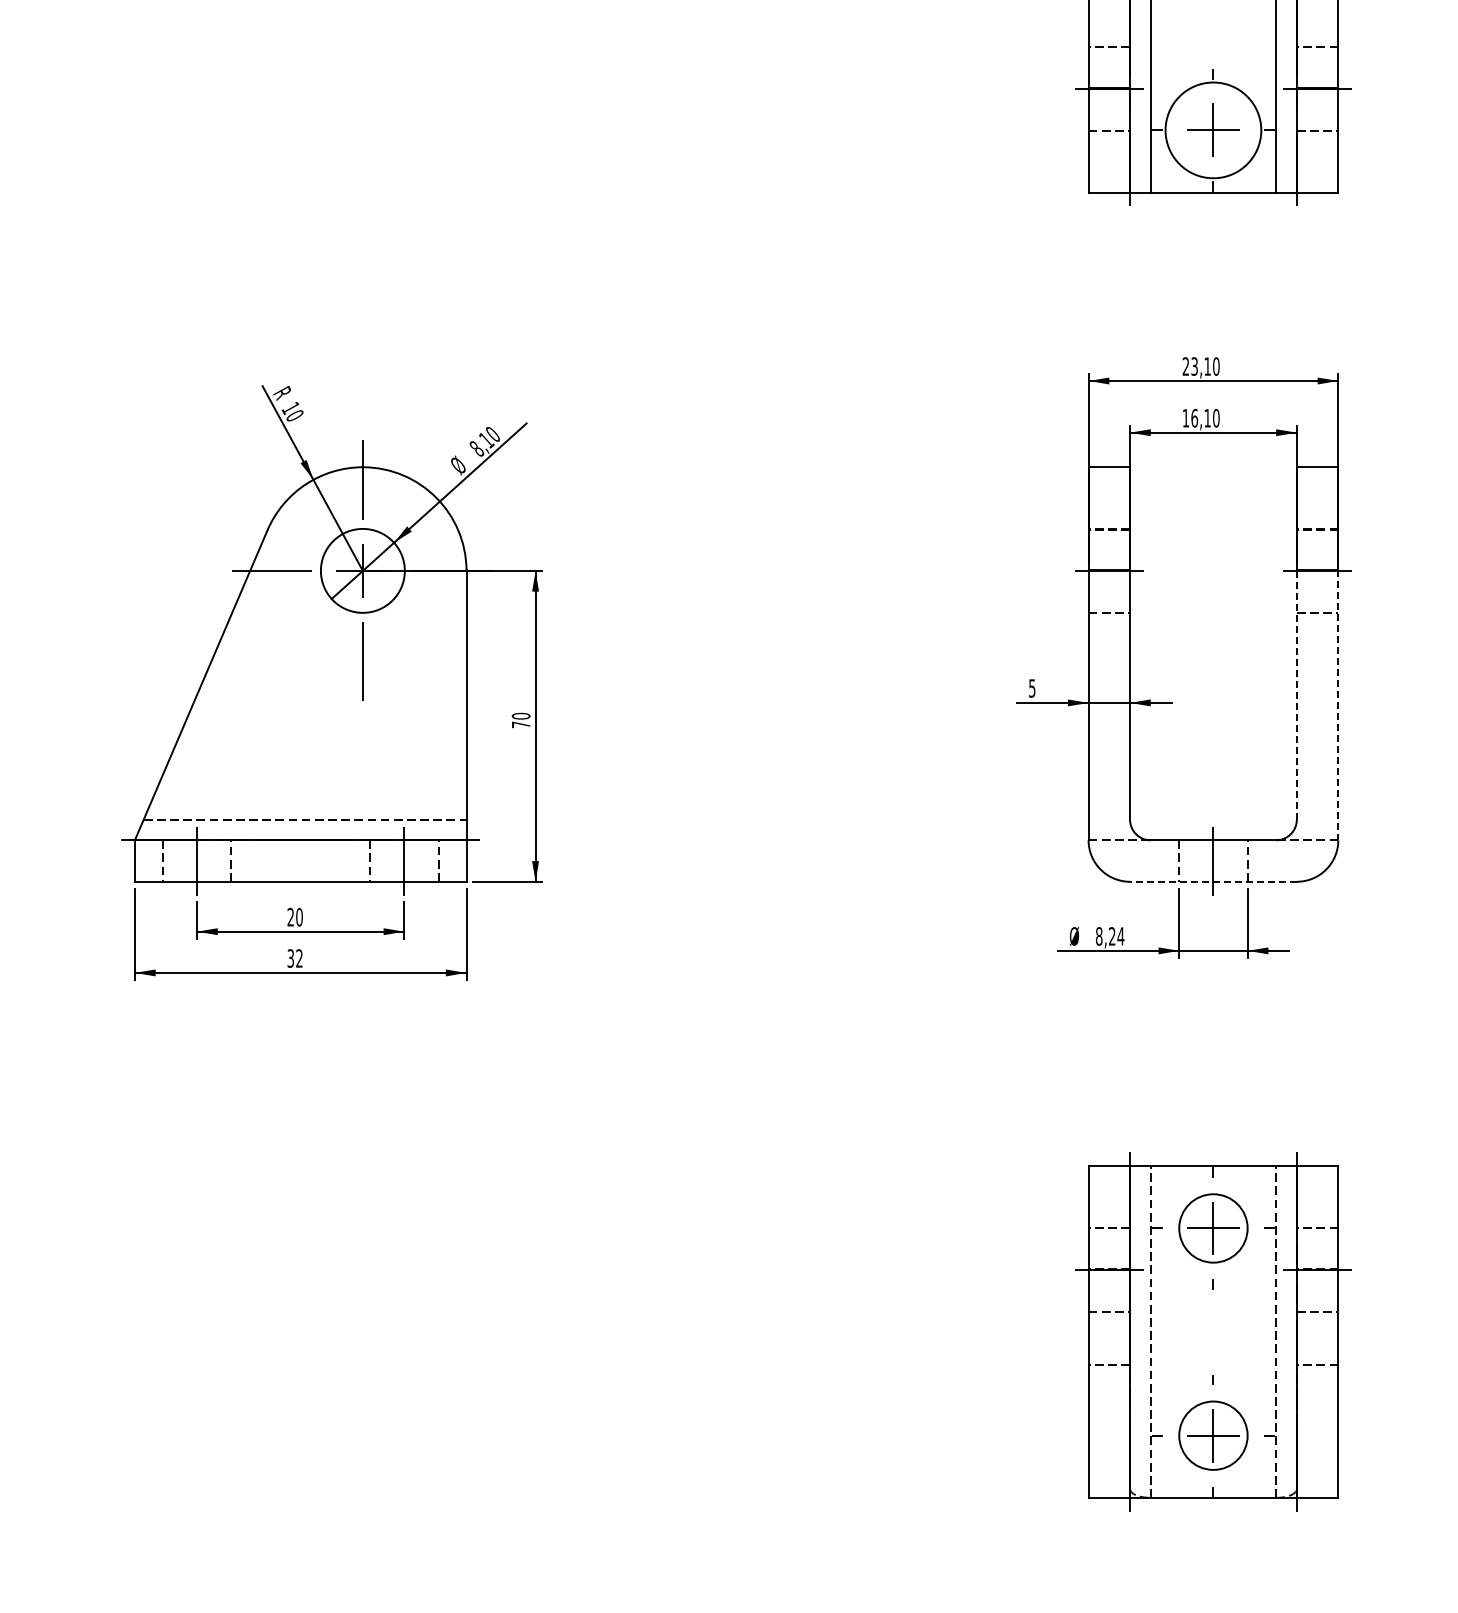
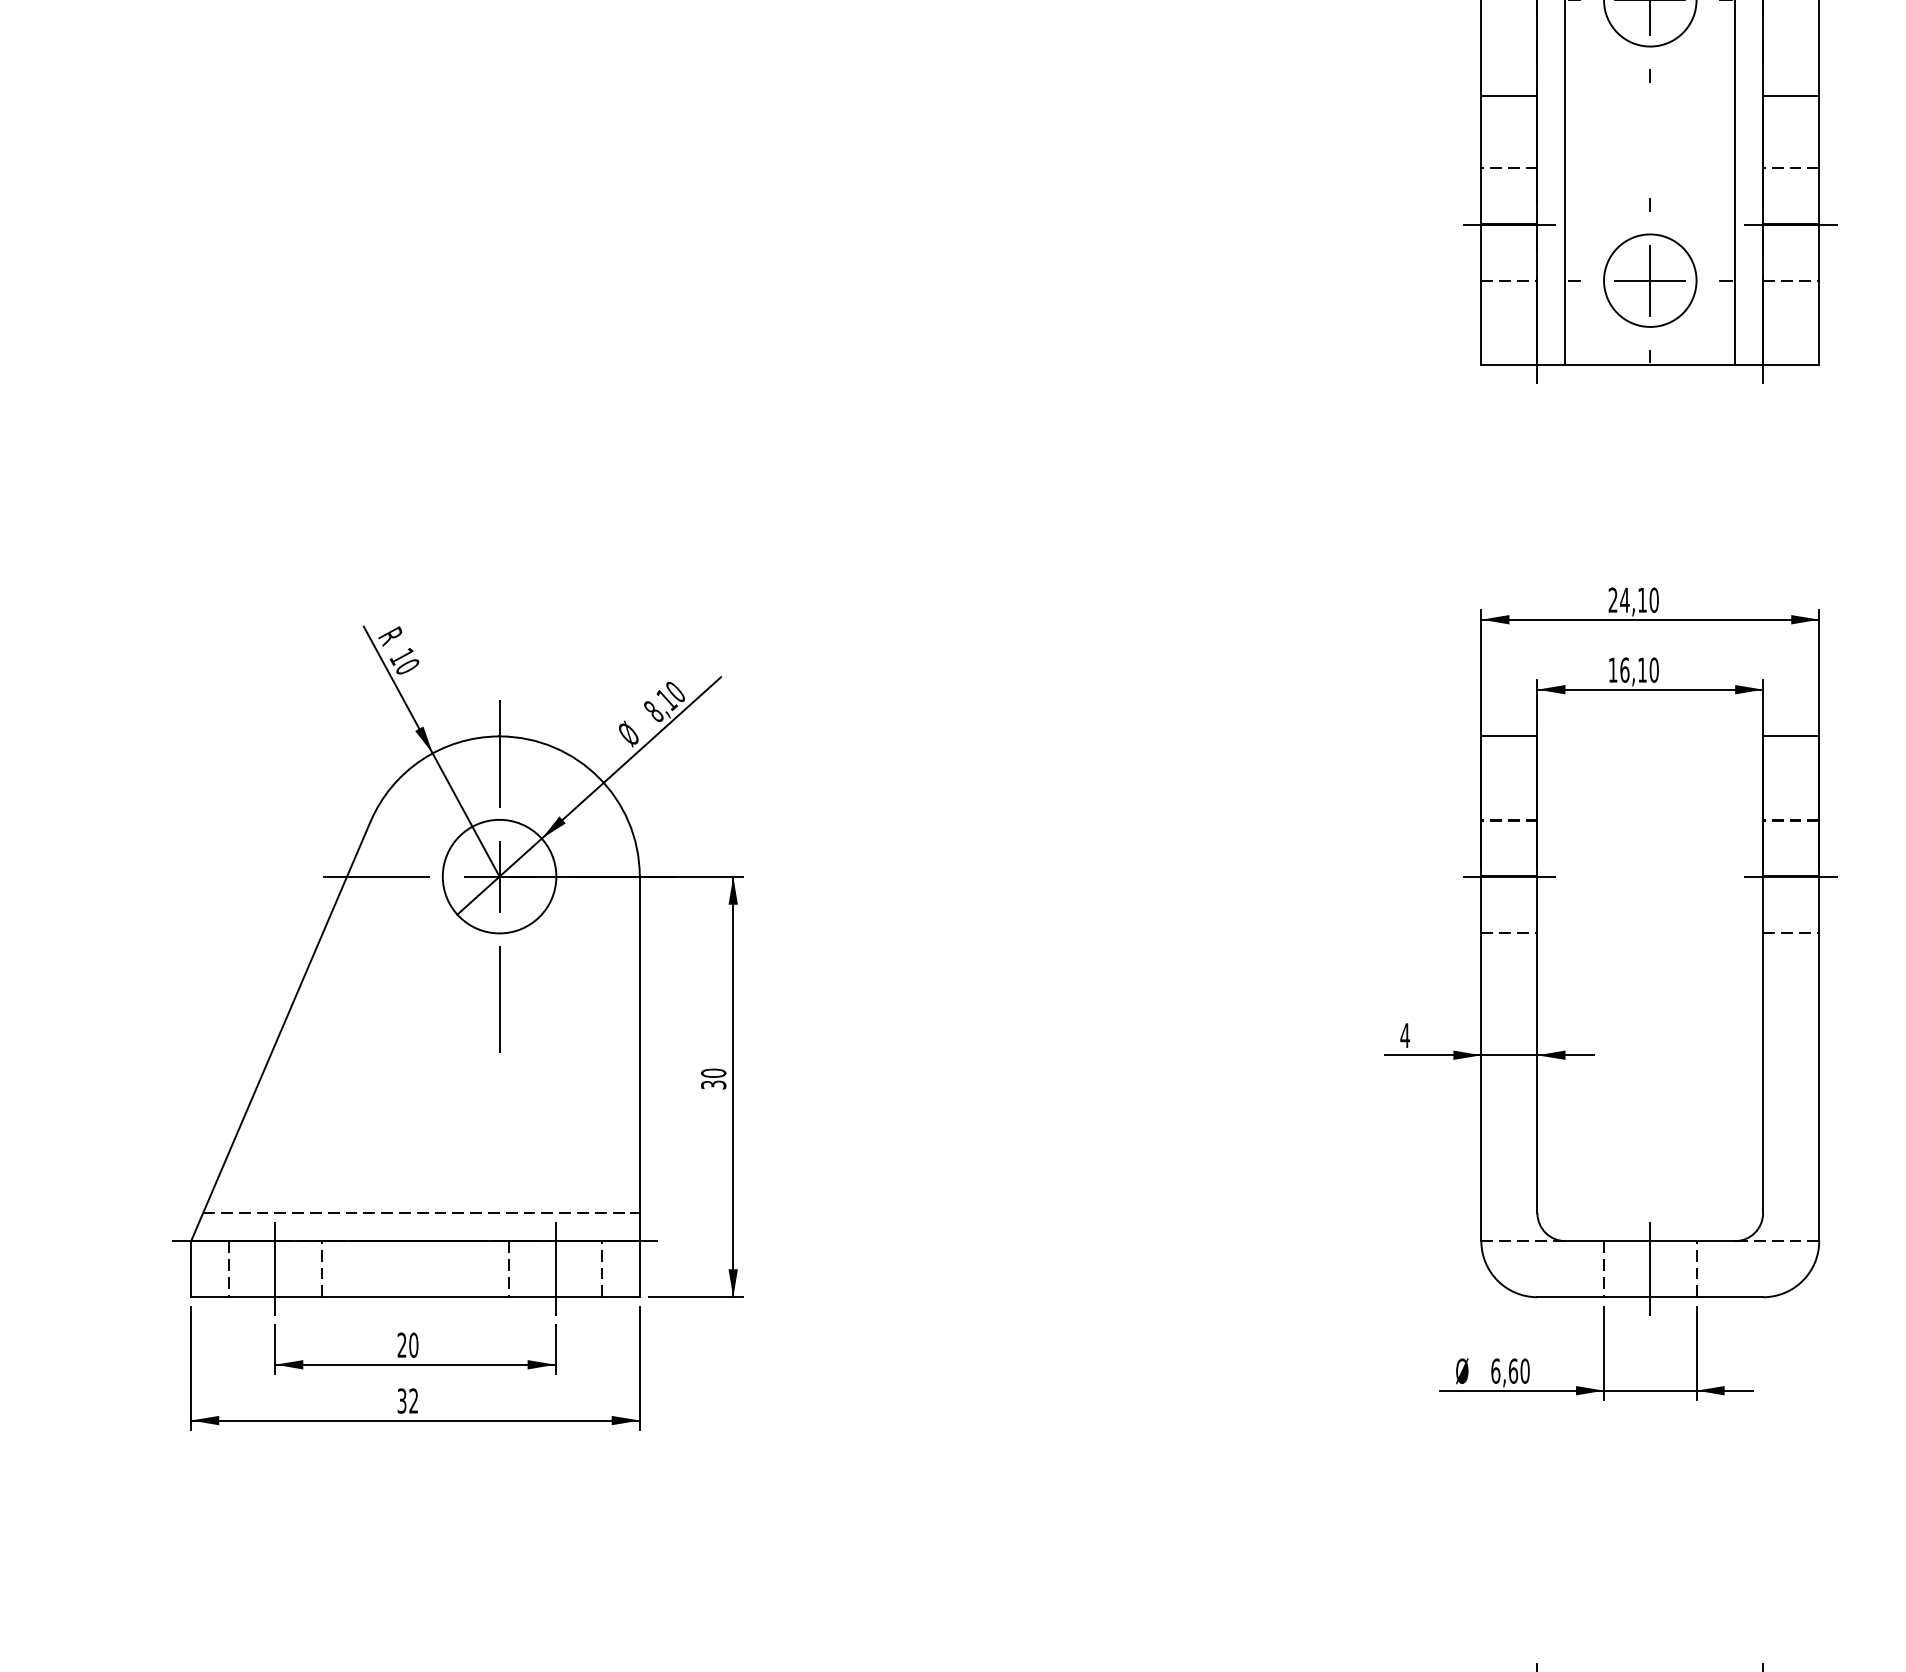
circle: (1213, 130) -> (1650, 280), size x0.71
text: (1194, 366) -> (1624, 600), 23,10 -> 24,10
text: (1031, 688) -> (1404, 1035), 5 -> 4
line: (1296, 694) -> (1762, 1043), dashed -> solid
line: (1338, 705) -> (1819, 1058), dashed -> solid
text: (520, 724) -> (712, 1084), 70 -> 30
line: (1212, 881) -> (1649, 1296), dashed -> solid
text: (1109, 936) -> (1509, 1371), 8,24 -> 6,60

